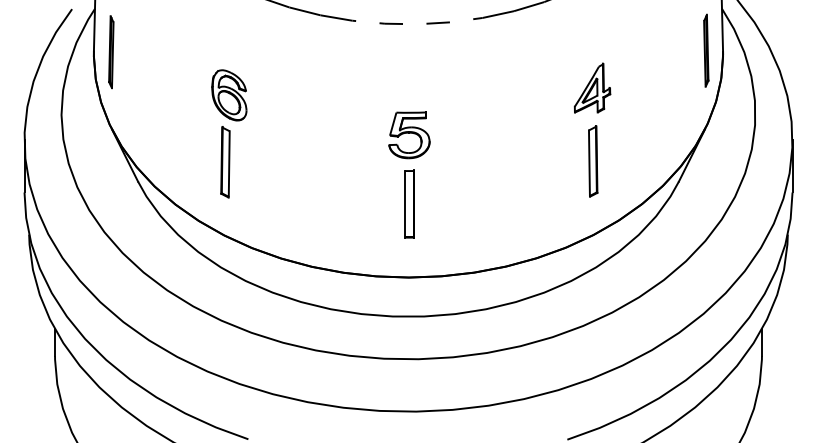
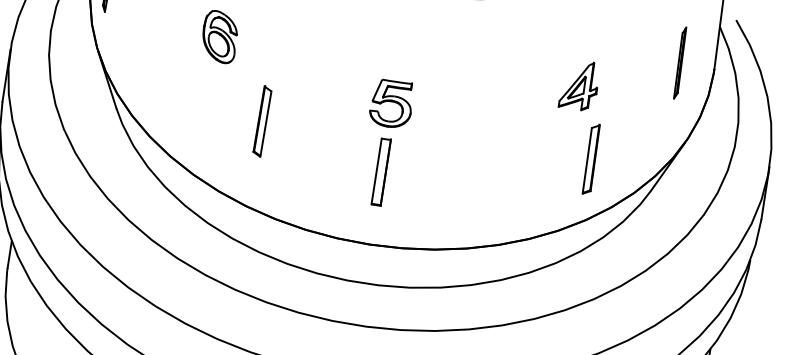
part: (706, 50) -> (680, 62), moved
part: (593, 161) -> (591, 159), moved
part: (225, 162) -> (262, 121), moved

